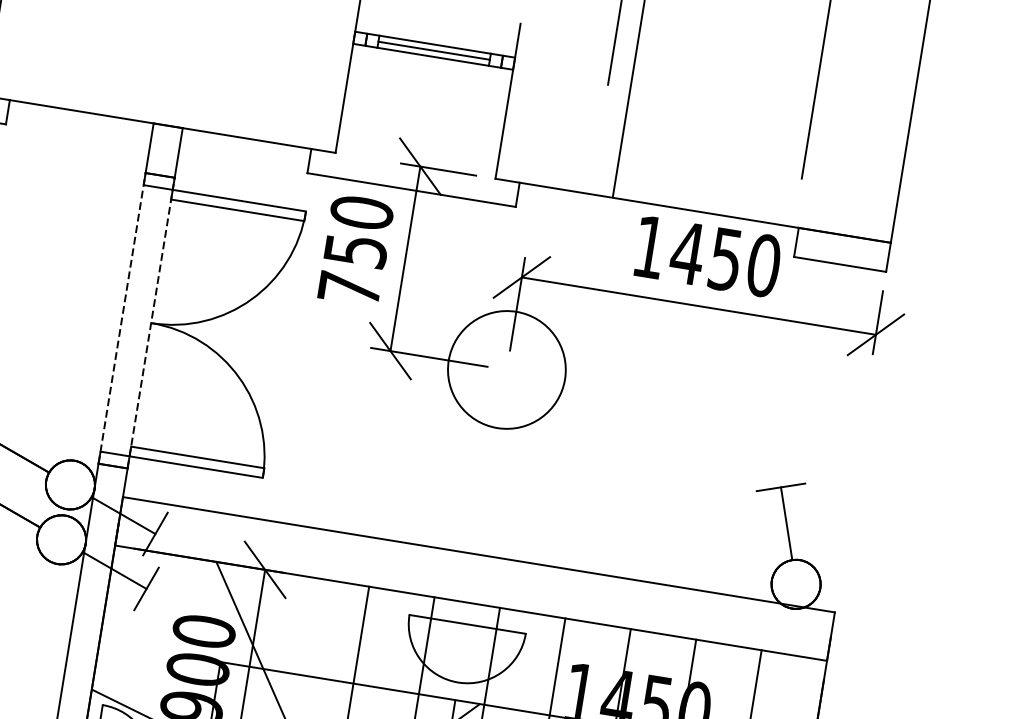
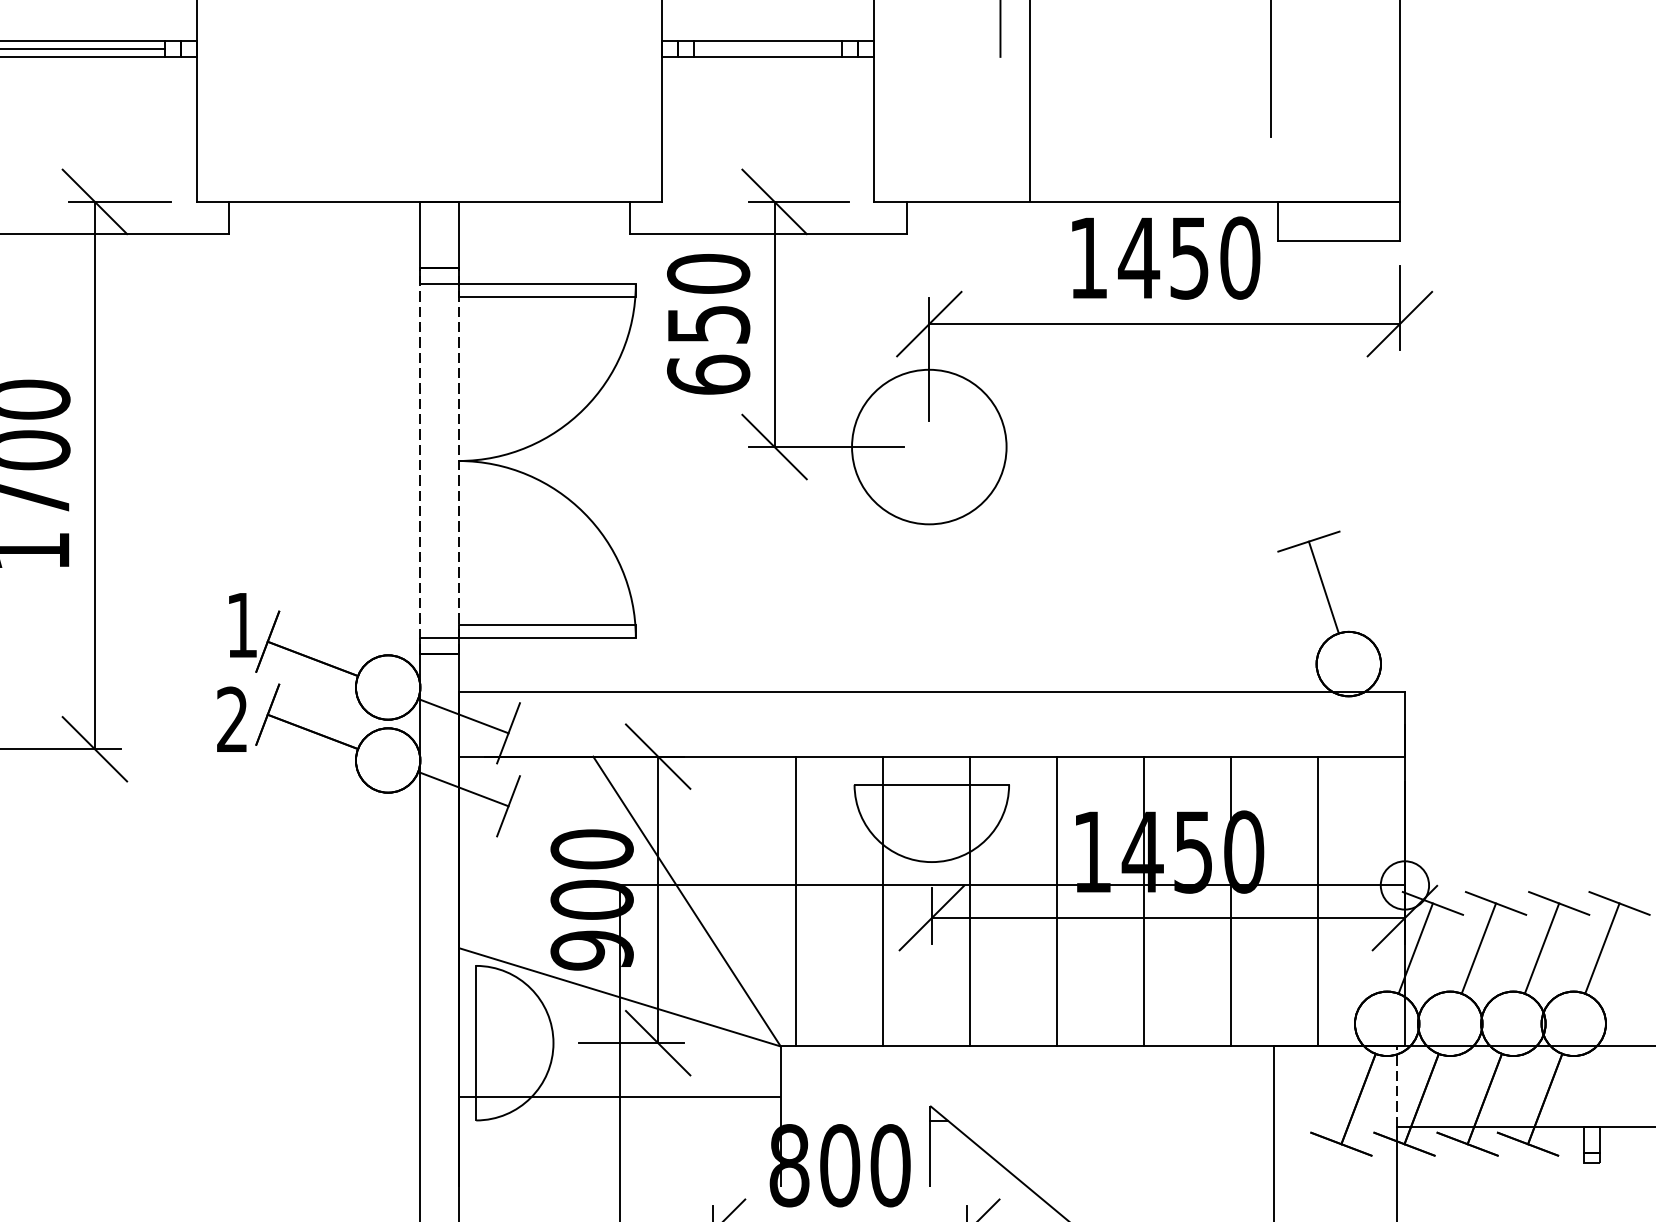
line: (434, 50) -> (768, 48), removed
text: (349, 288) -> (708, 374), 750 -> 650

